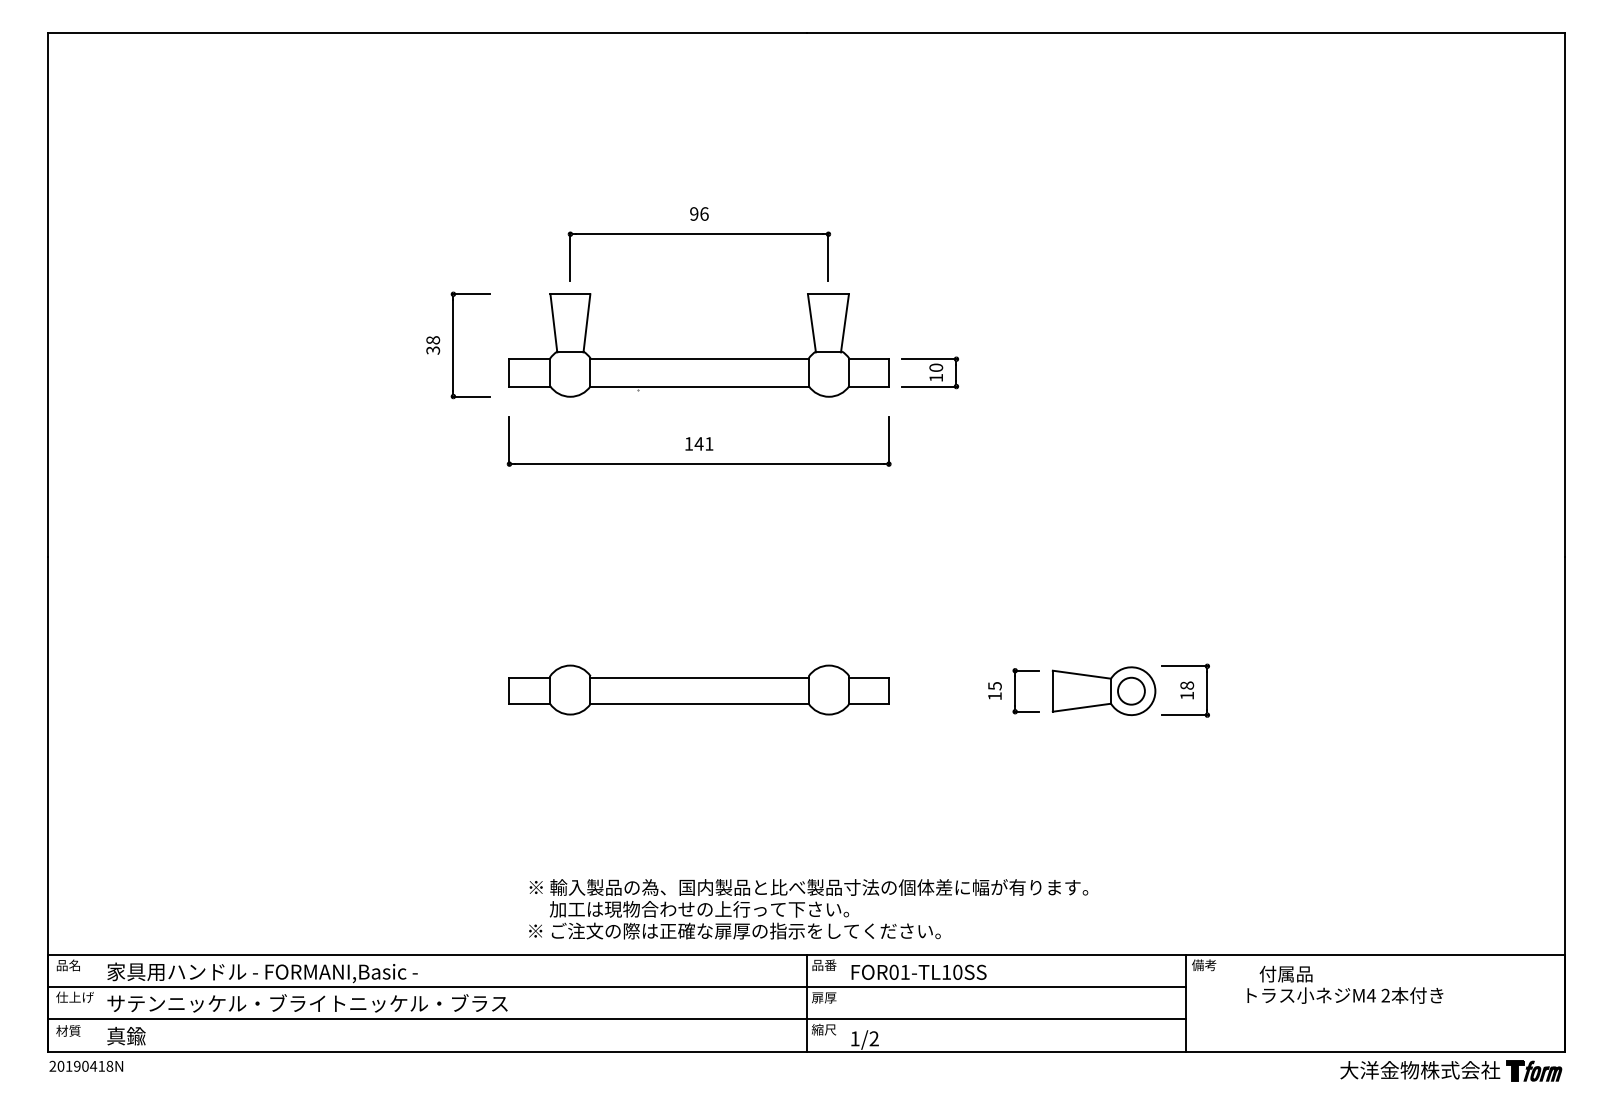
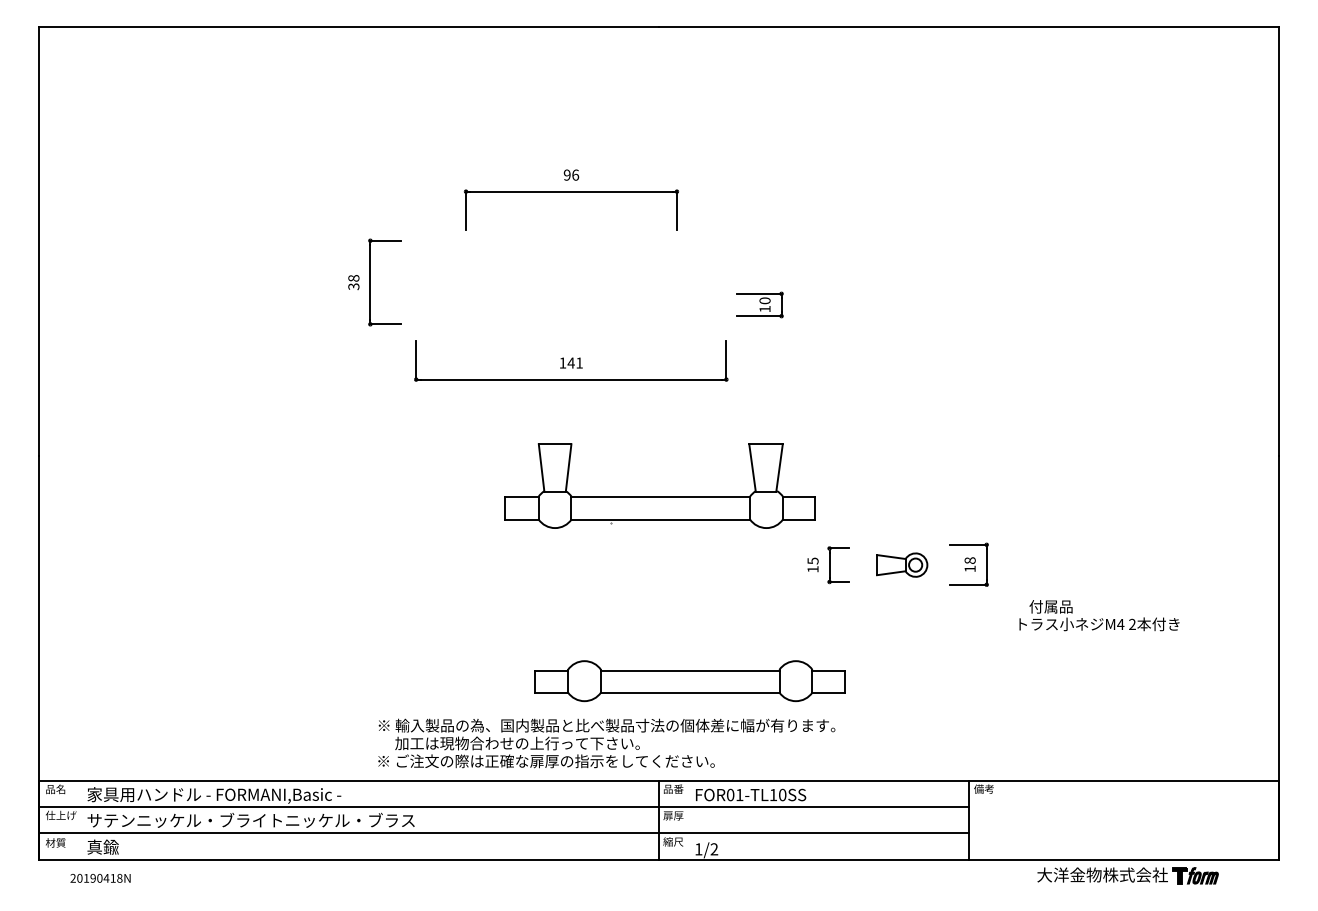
part: (698, 358) -> (659, 496), moved
part: (698, 689) -> (689, 680), moved
part: (1103, 690) -> (901, 564), size x0.6
text: (808, 909) -> (606, 743), moved
text: (1345, 984) -> (1099, 615), moved
text: (86, 1065) -> (100, 877), moved
part: (1451, 1070) -> (1128, 875), moved

